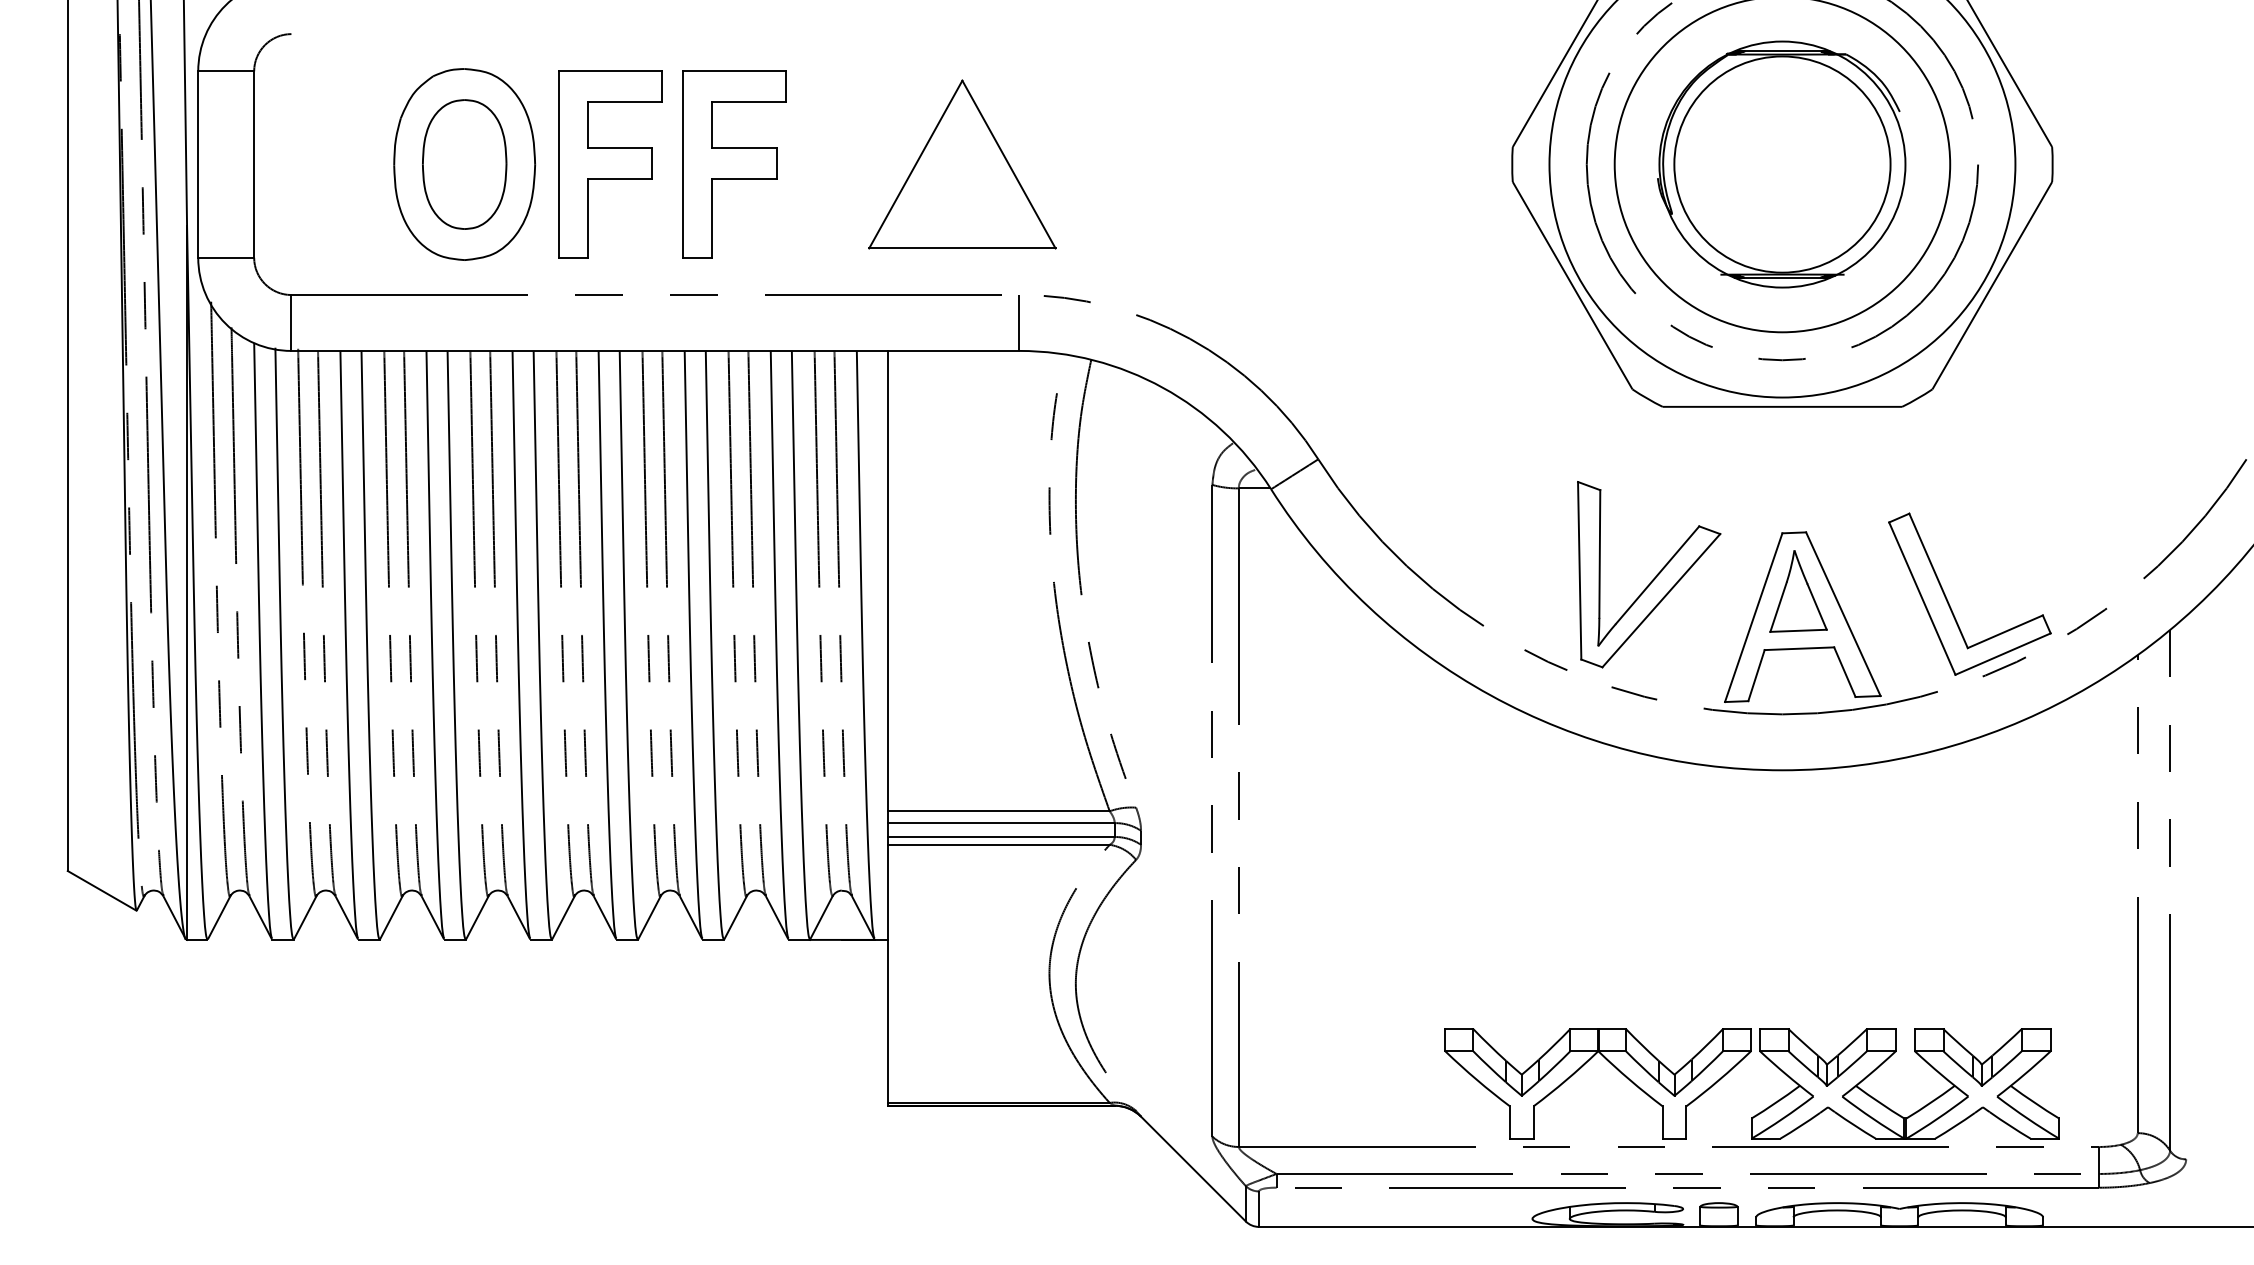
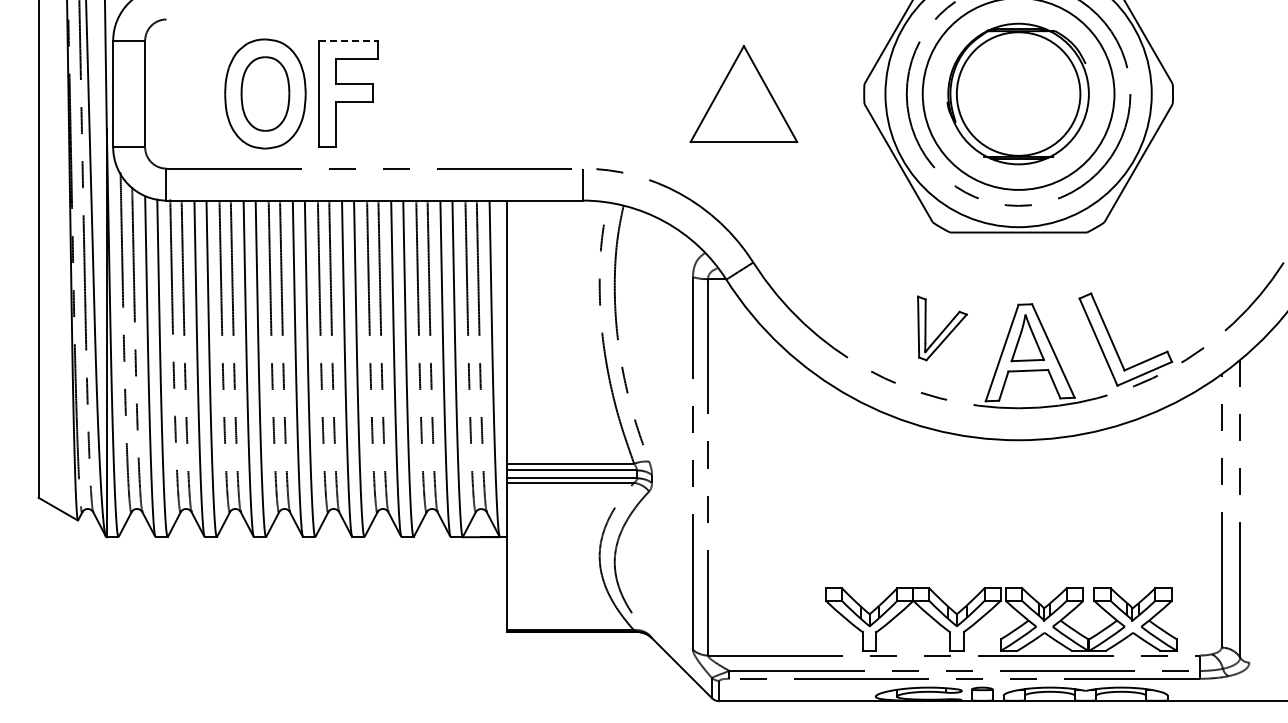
line: (611, 70) -> (349, 40), solid -> dashed
part: (734, 163) -> (419, 93), removed
part: (961, 163) -> (743, 93), moved
part: (1649, 574) -> (942, 328), size x0.6

